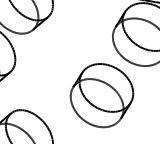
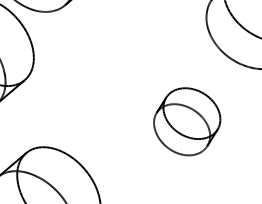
part: (101, 95) -> (186, 121), size x0.6

